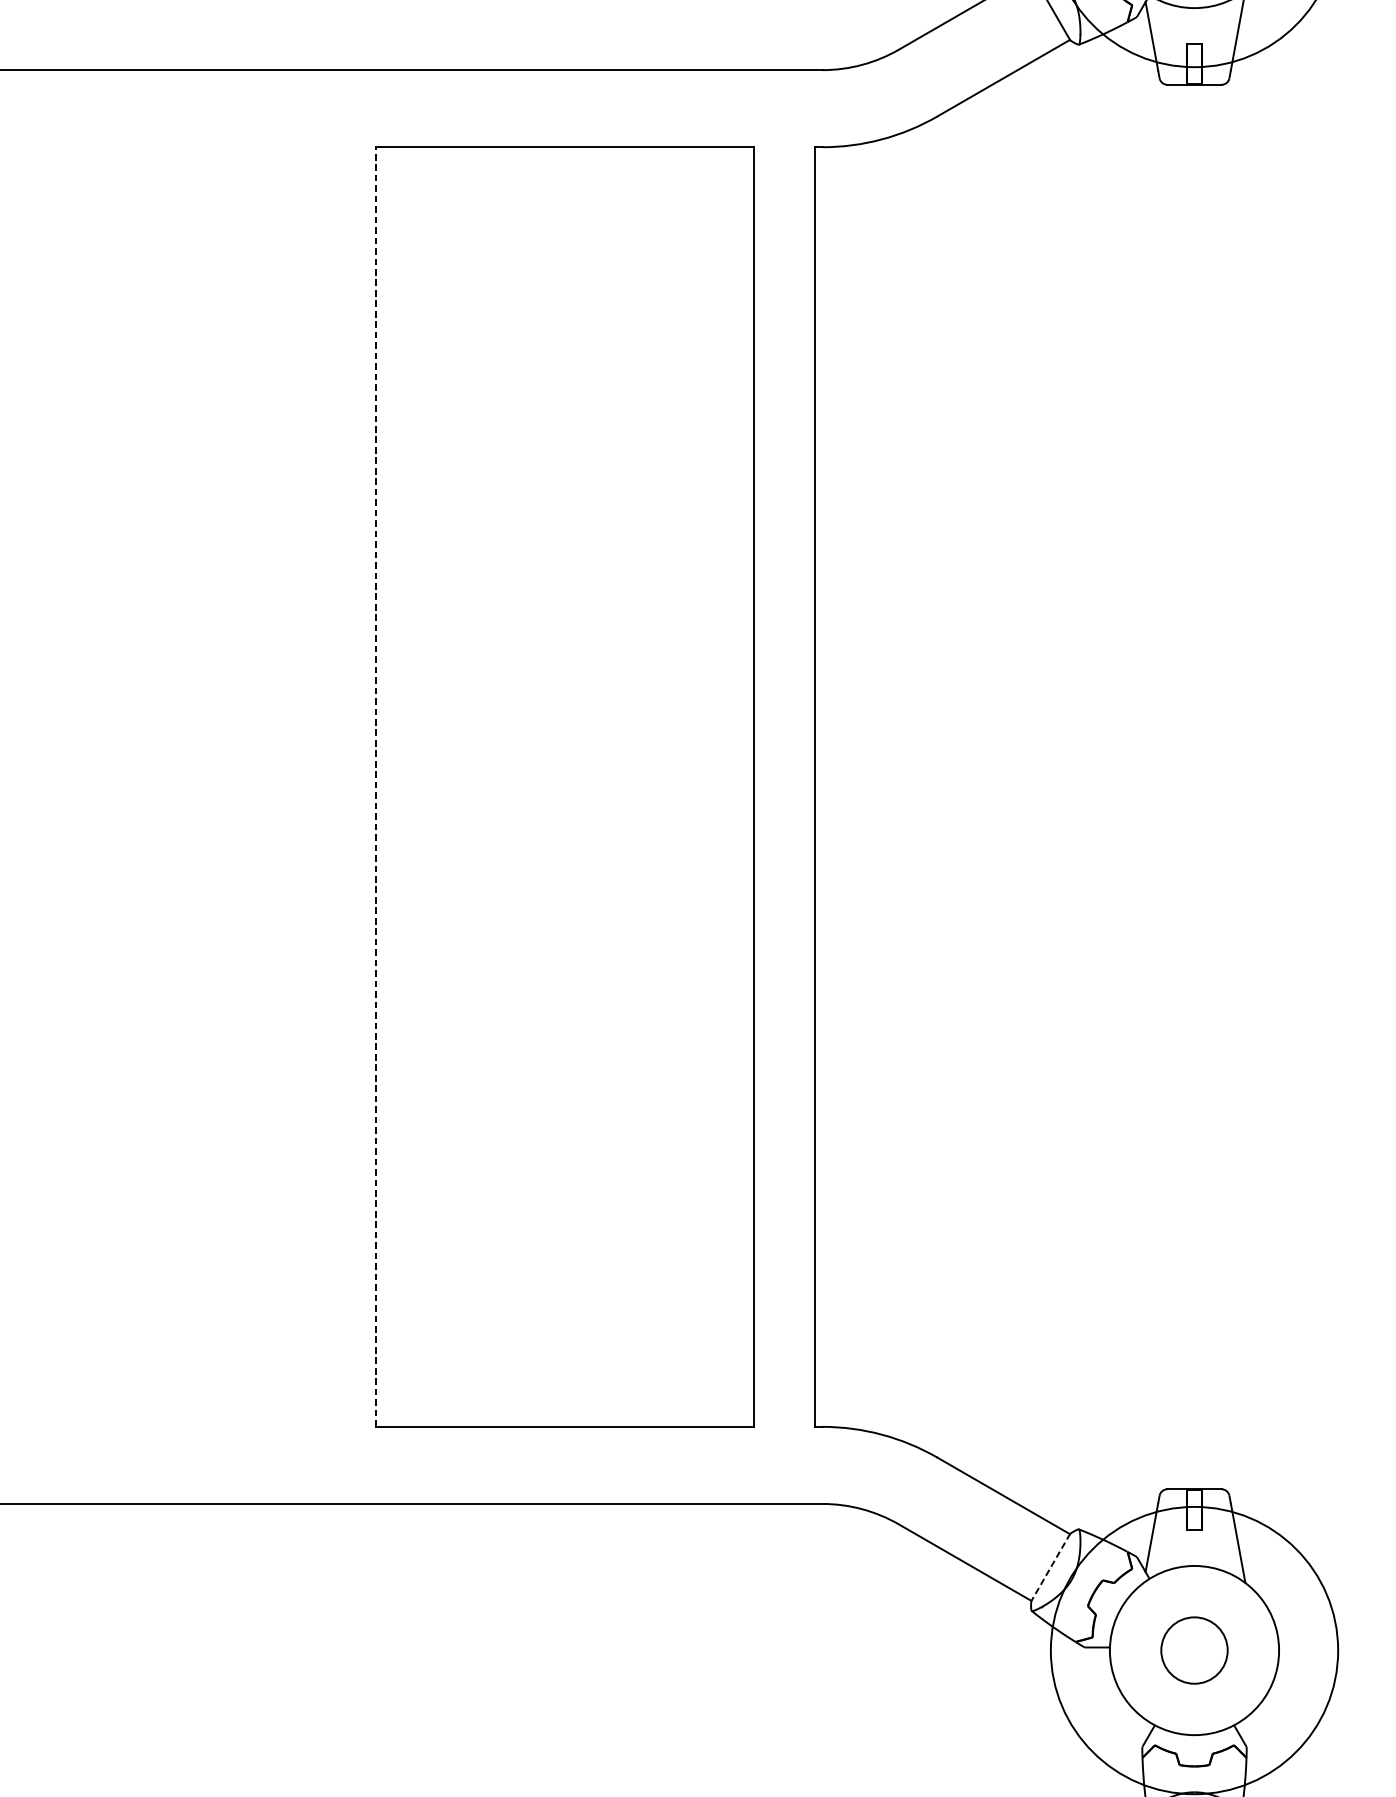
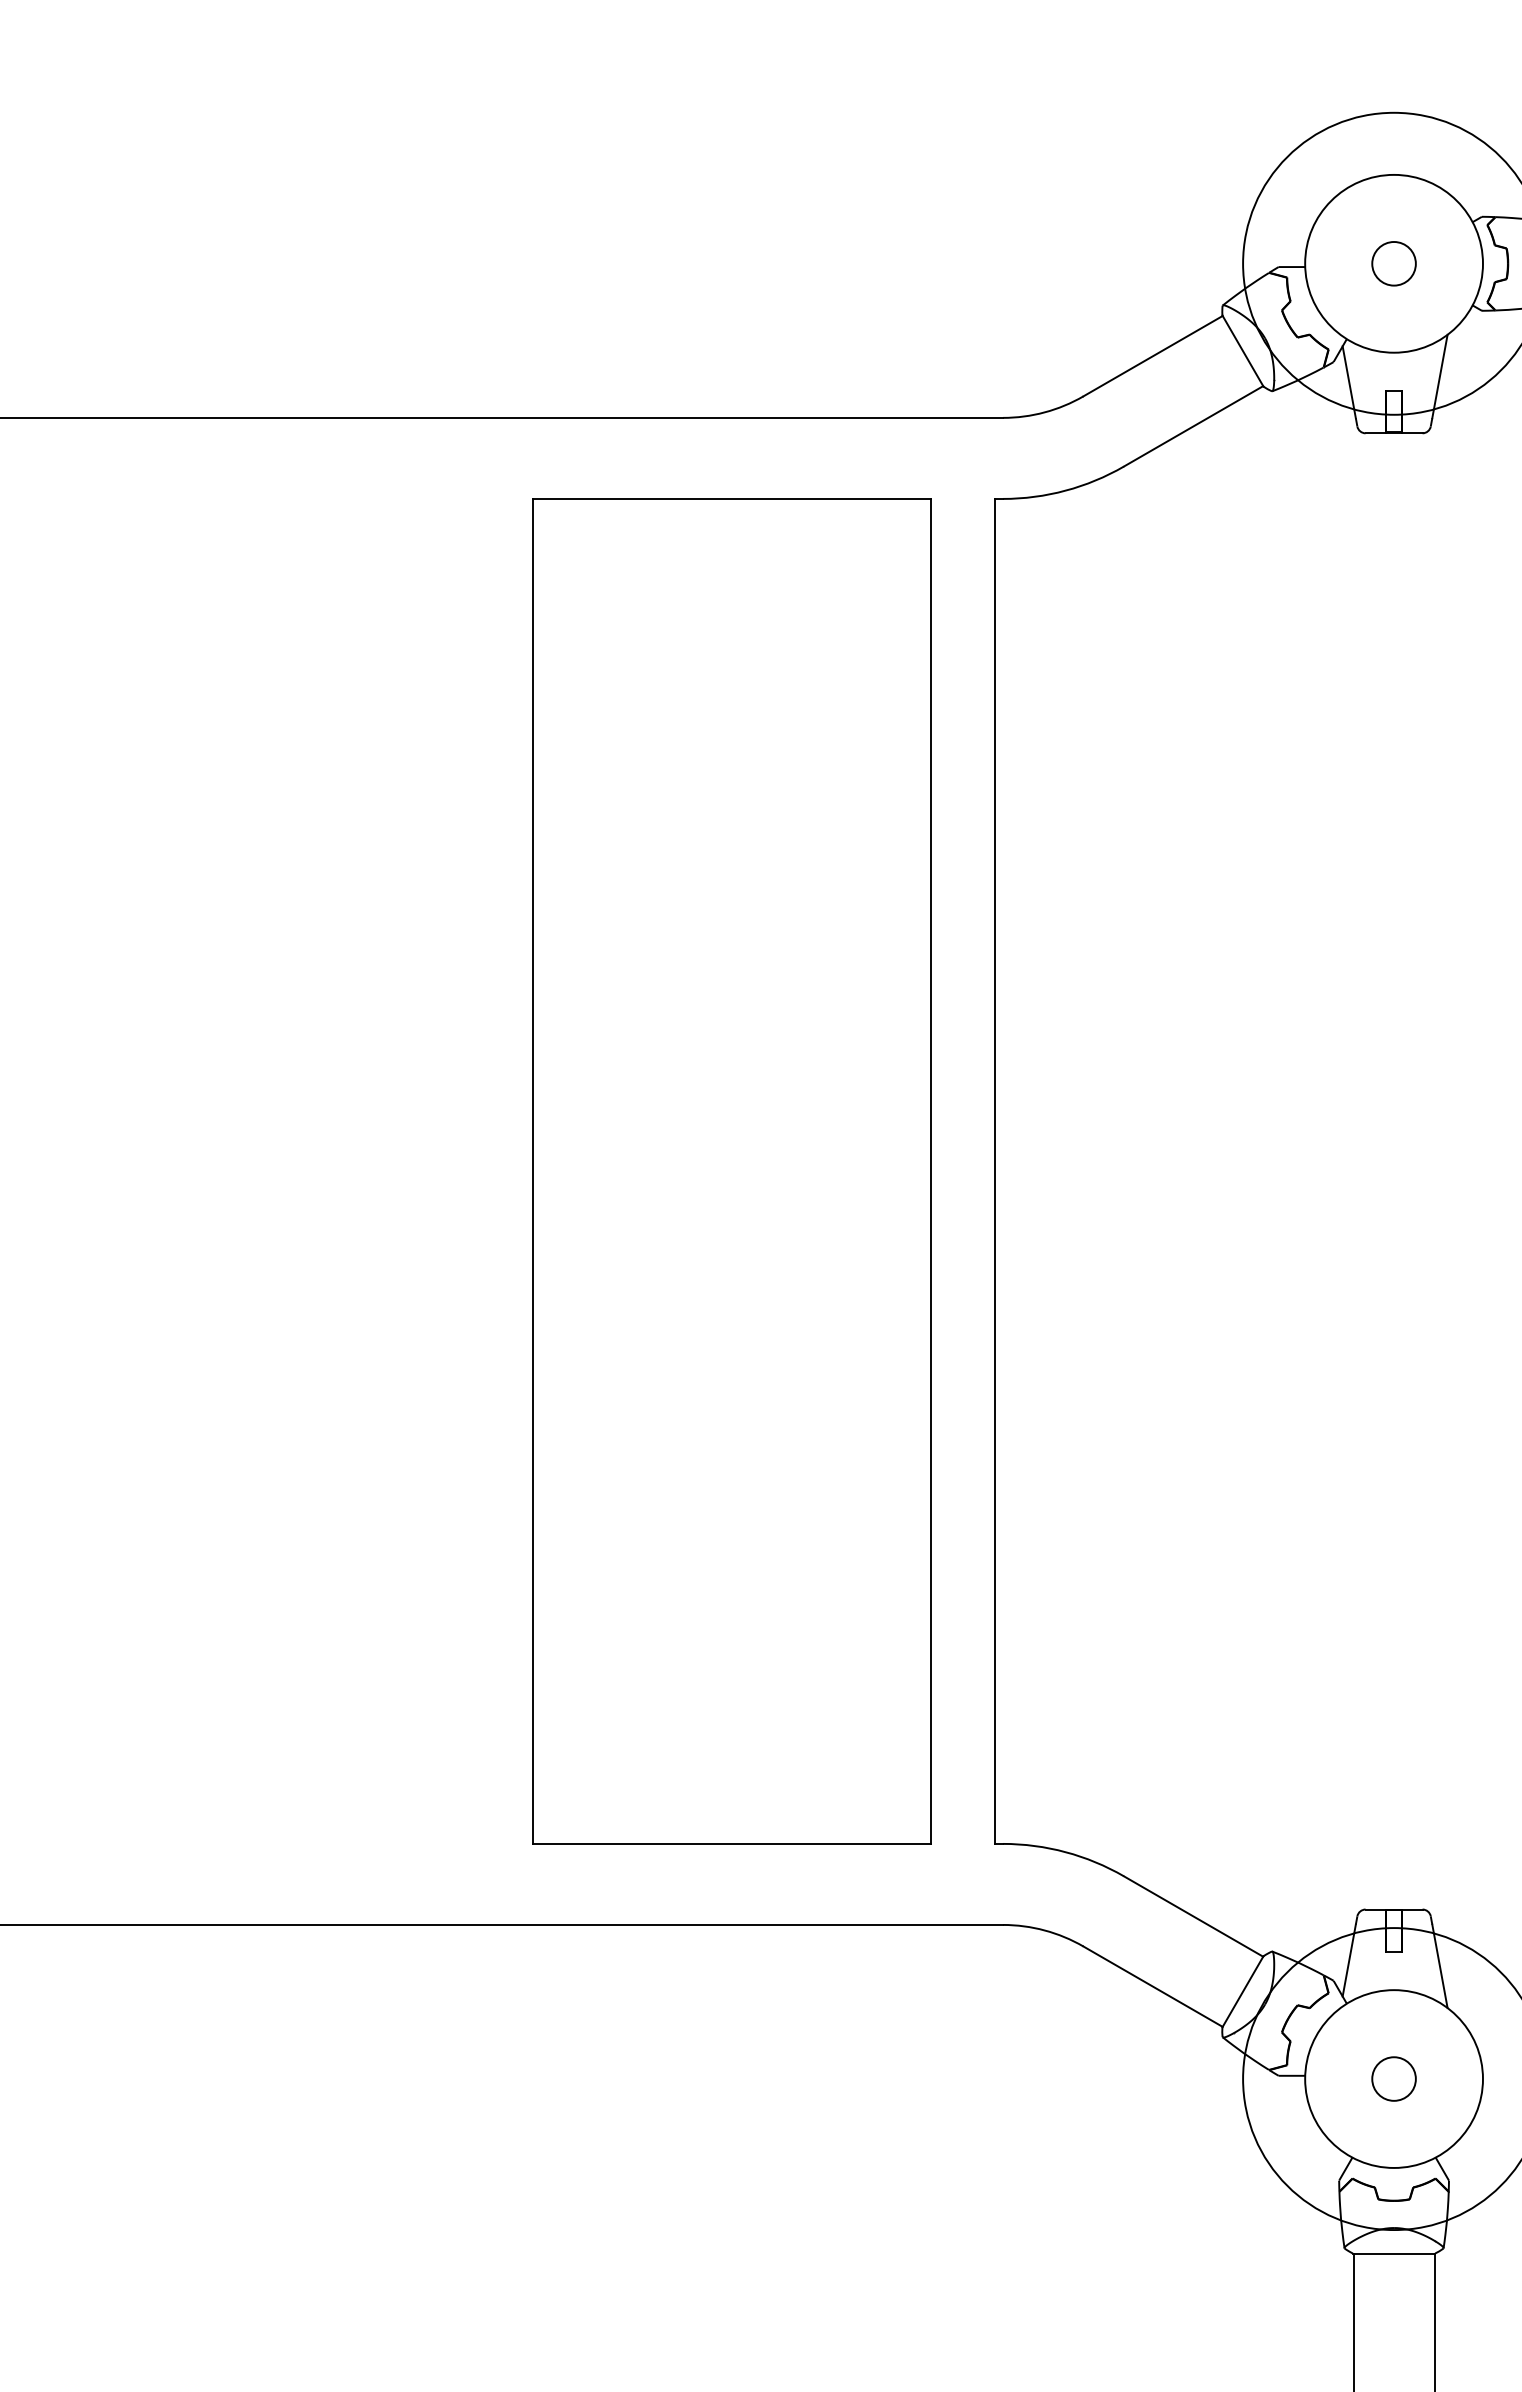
line: (375, 786) -> (533, 1170), dashed -> solid
line: (1050, 1568) -> (1242, 1992), dashed -> solid
circle: (1193, 1650) -> (1393, 2078), size x0.62

